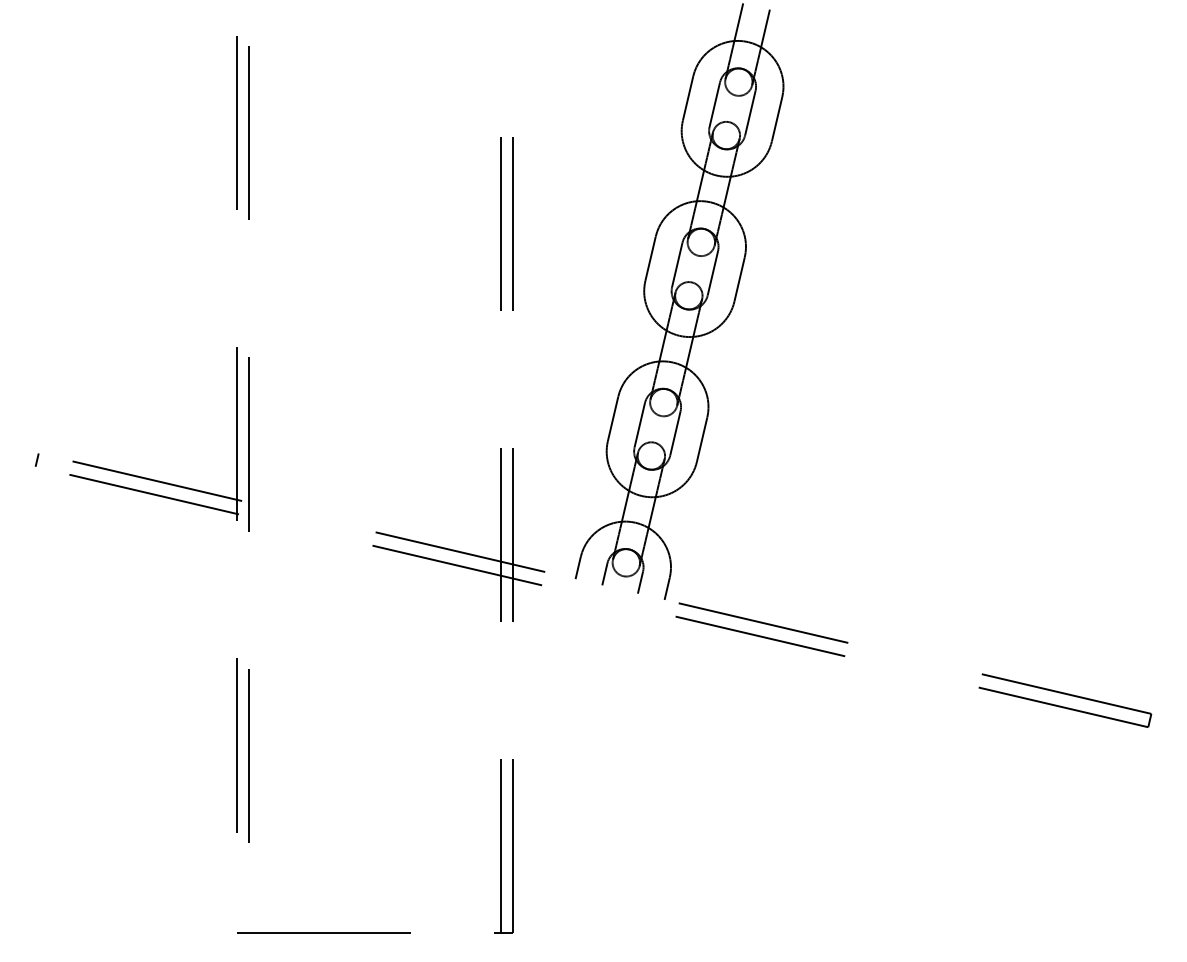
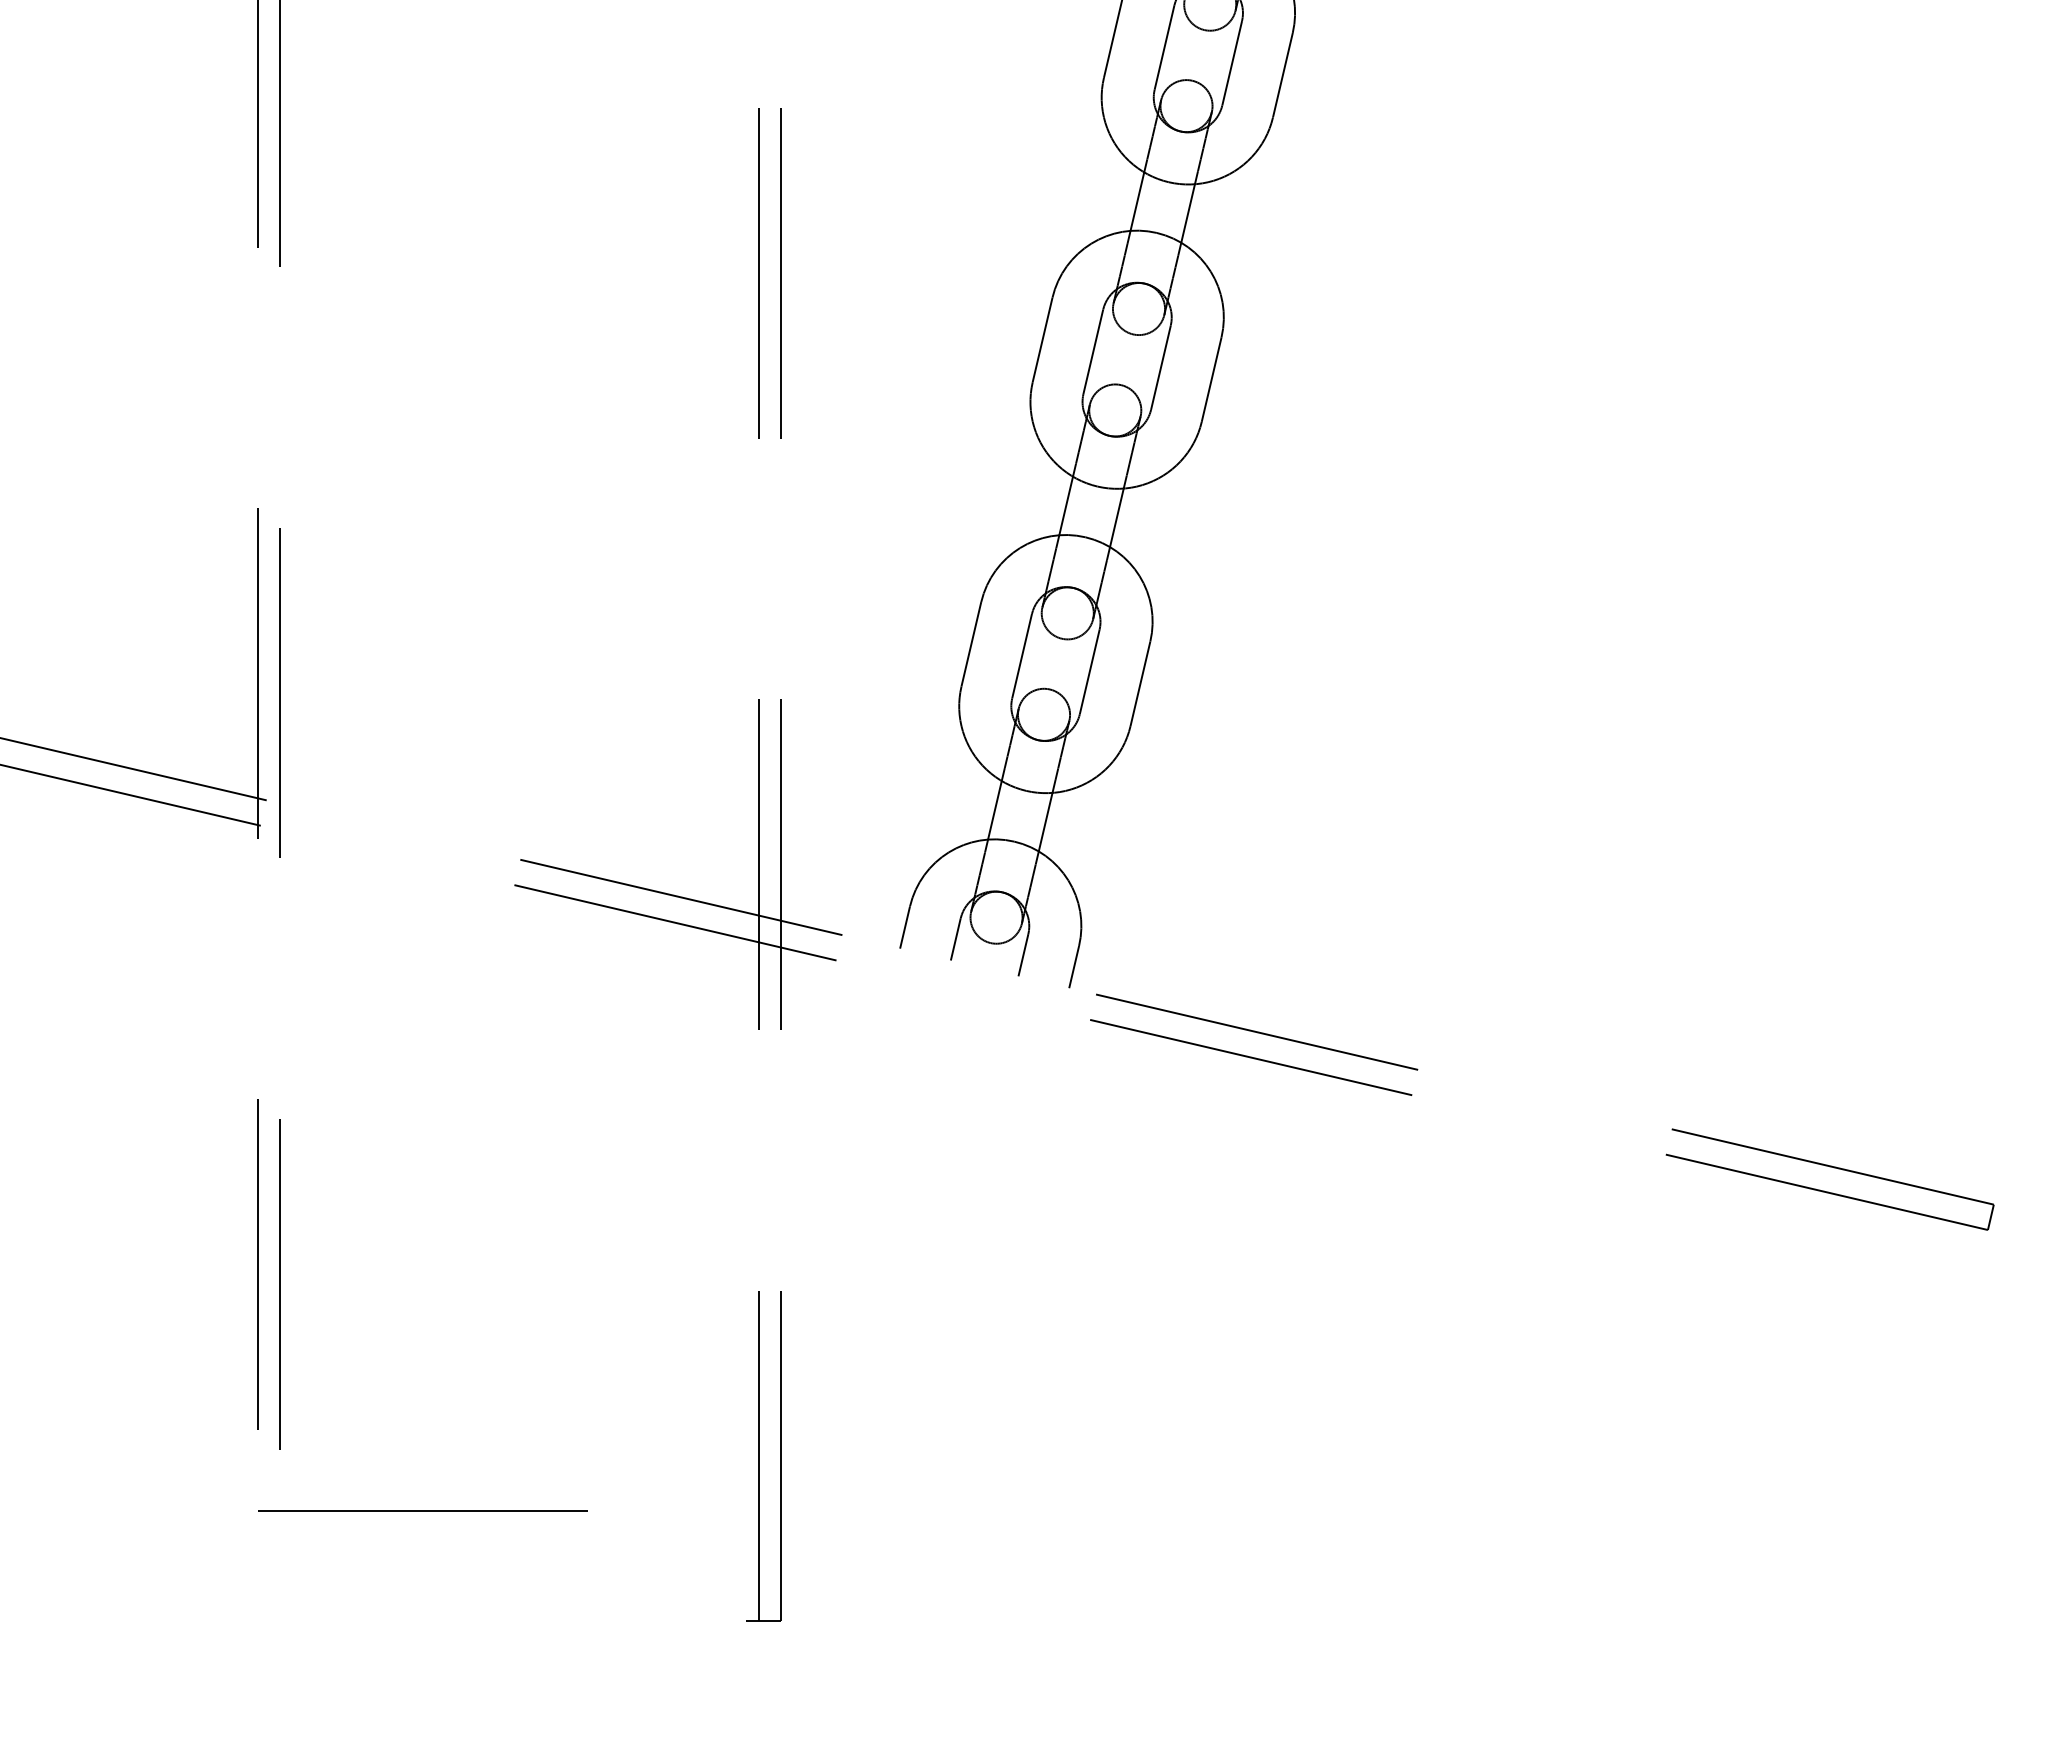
line: (323, 932) -> (421, 1509), moved

